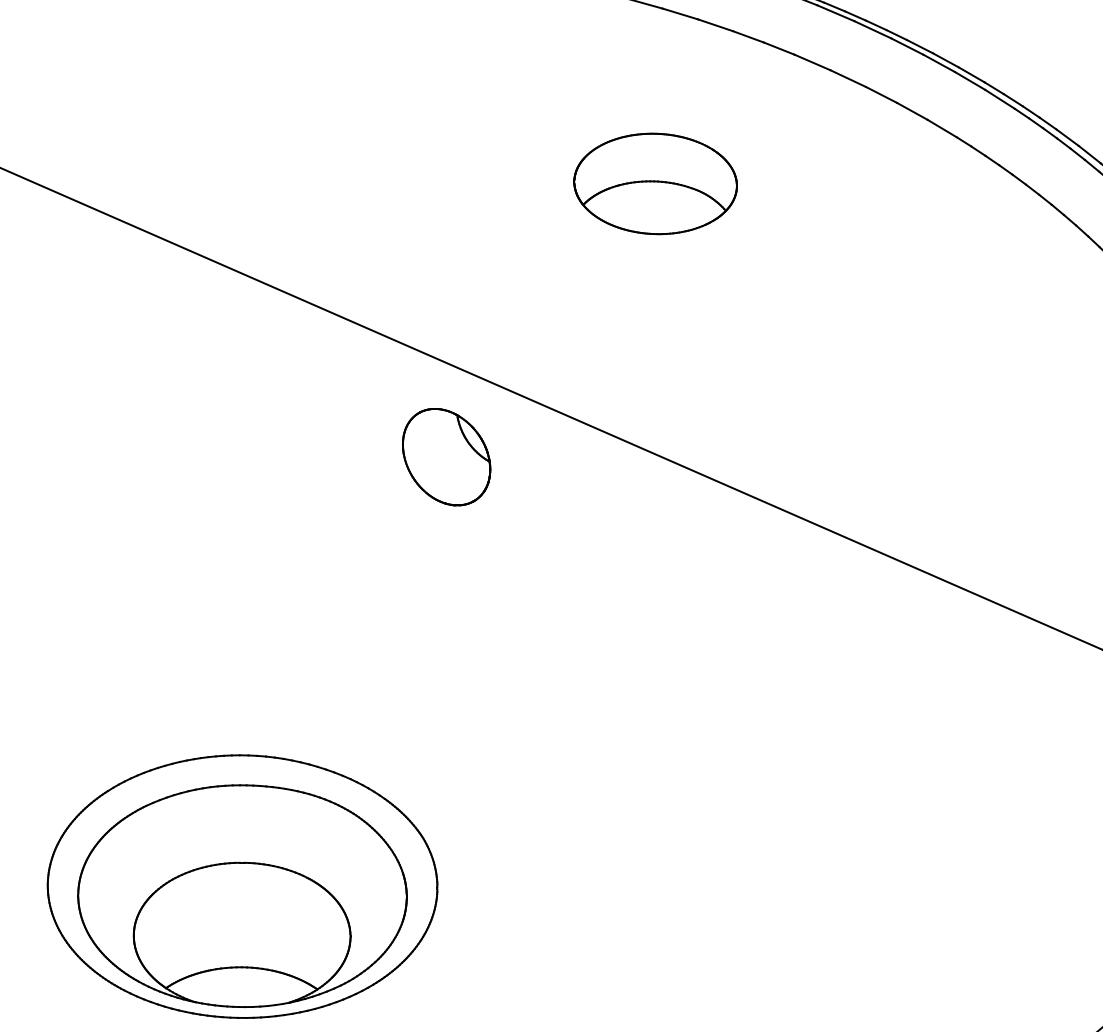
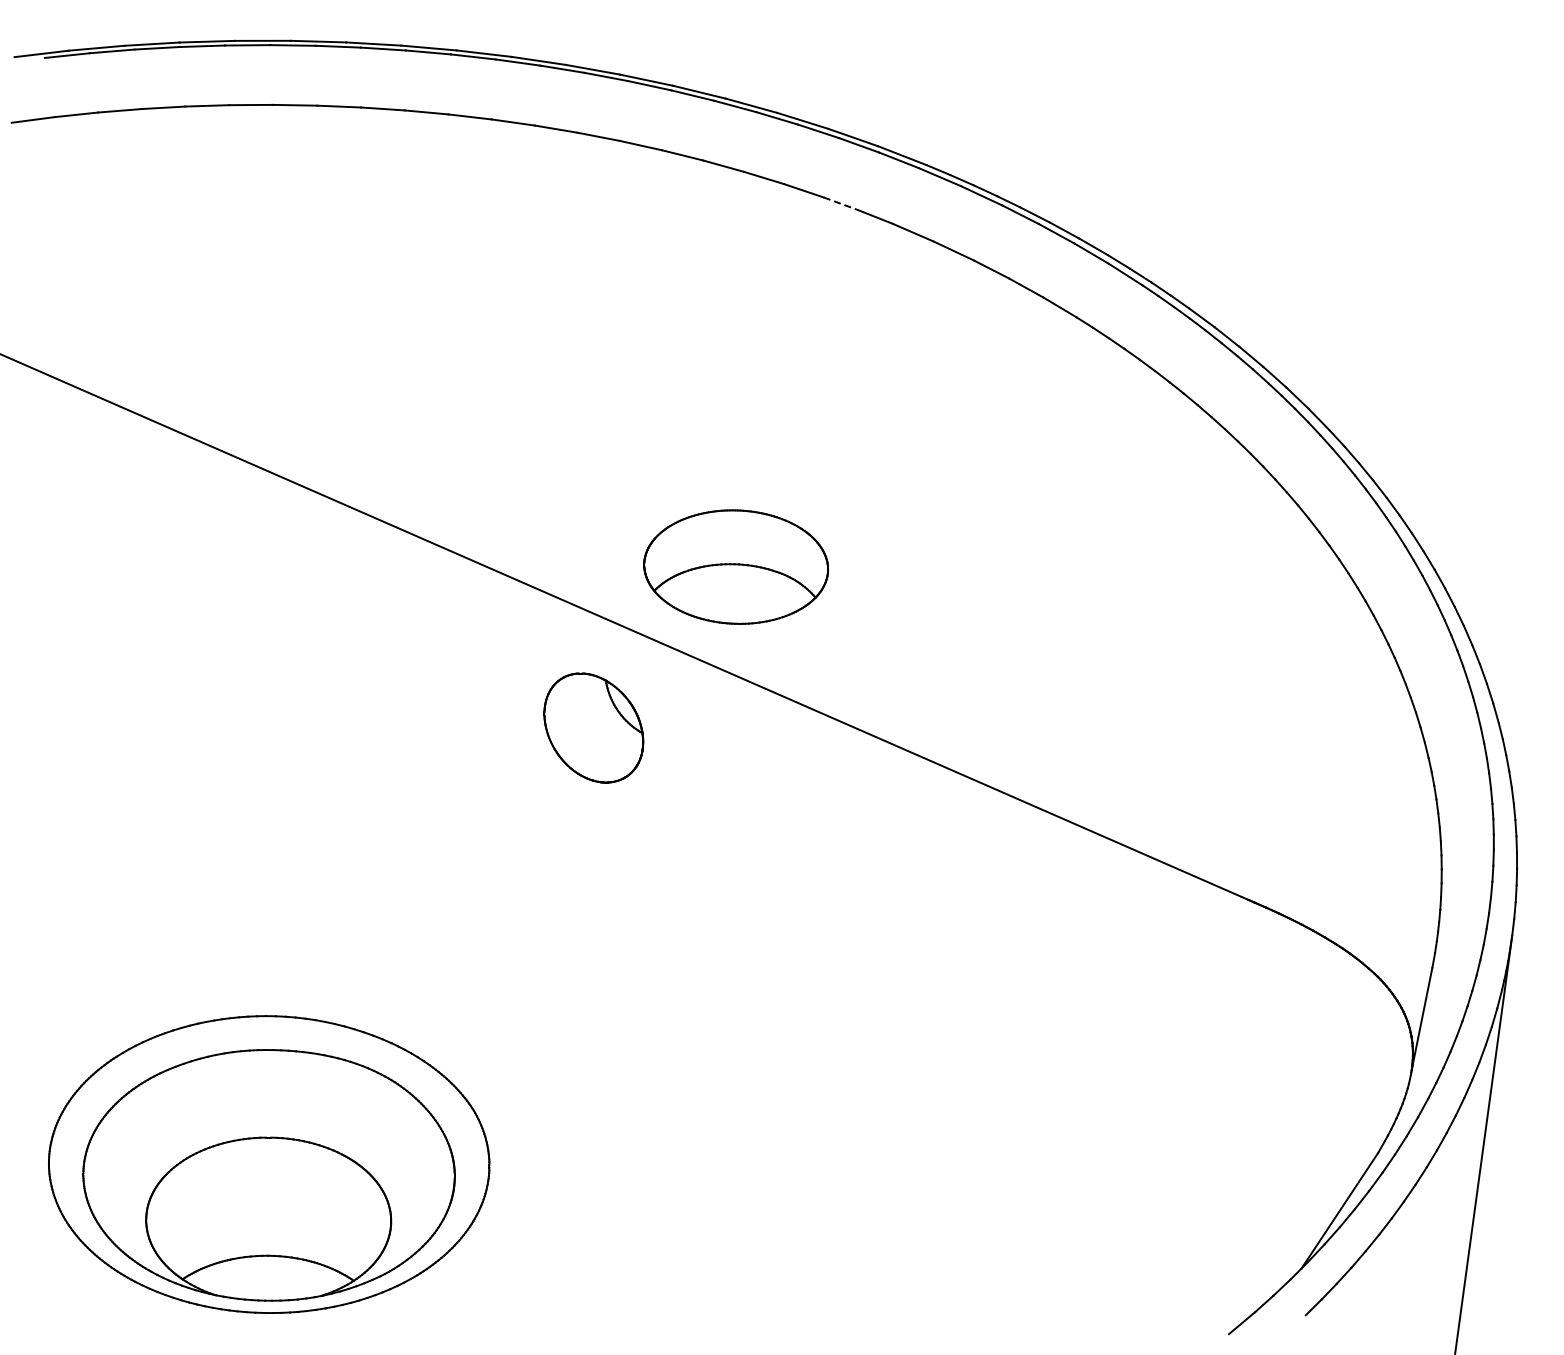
line: (748, 36) -> (841, 203), solid -> dashed
part: (655, 183) -> (736, 566), moved
part: (446, 456) -> (593, 727), moved

